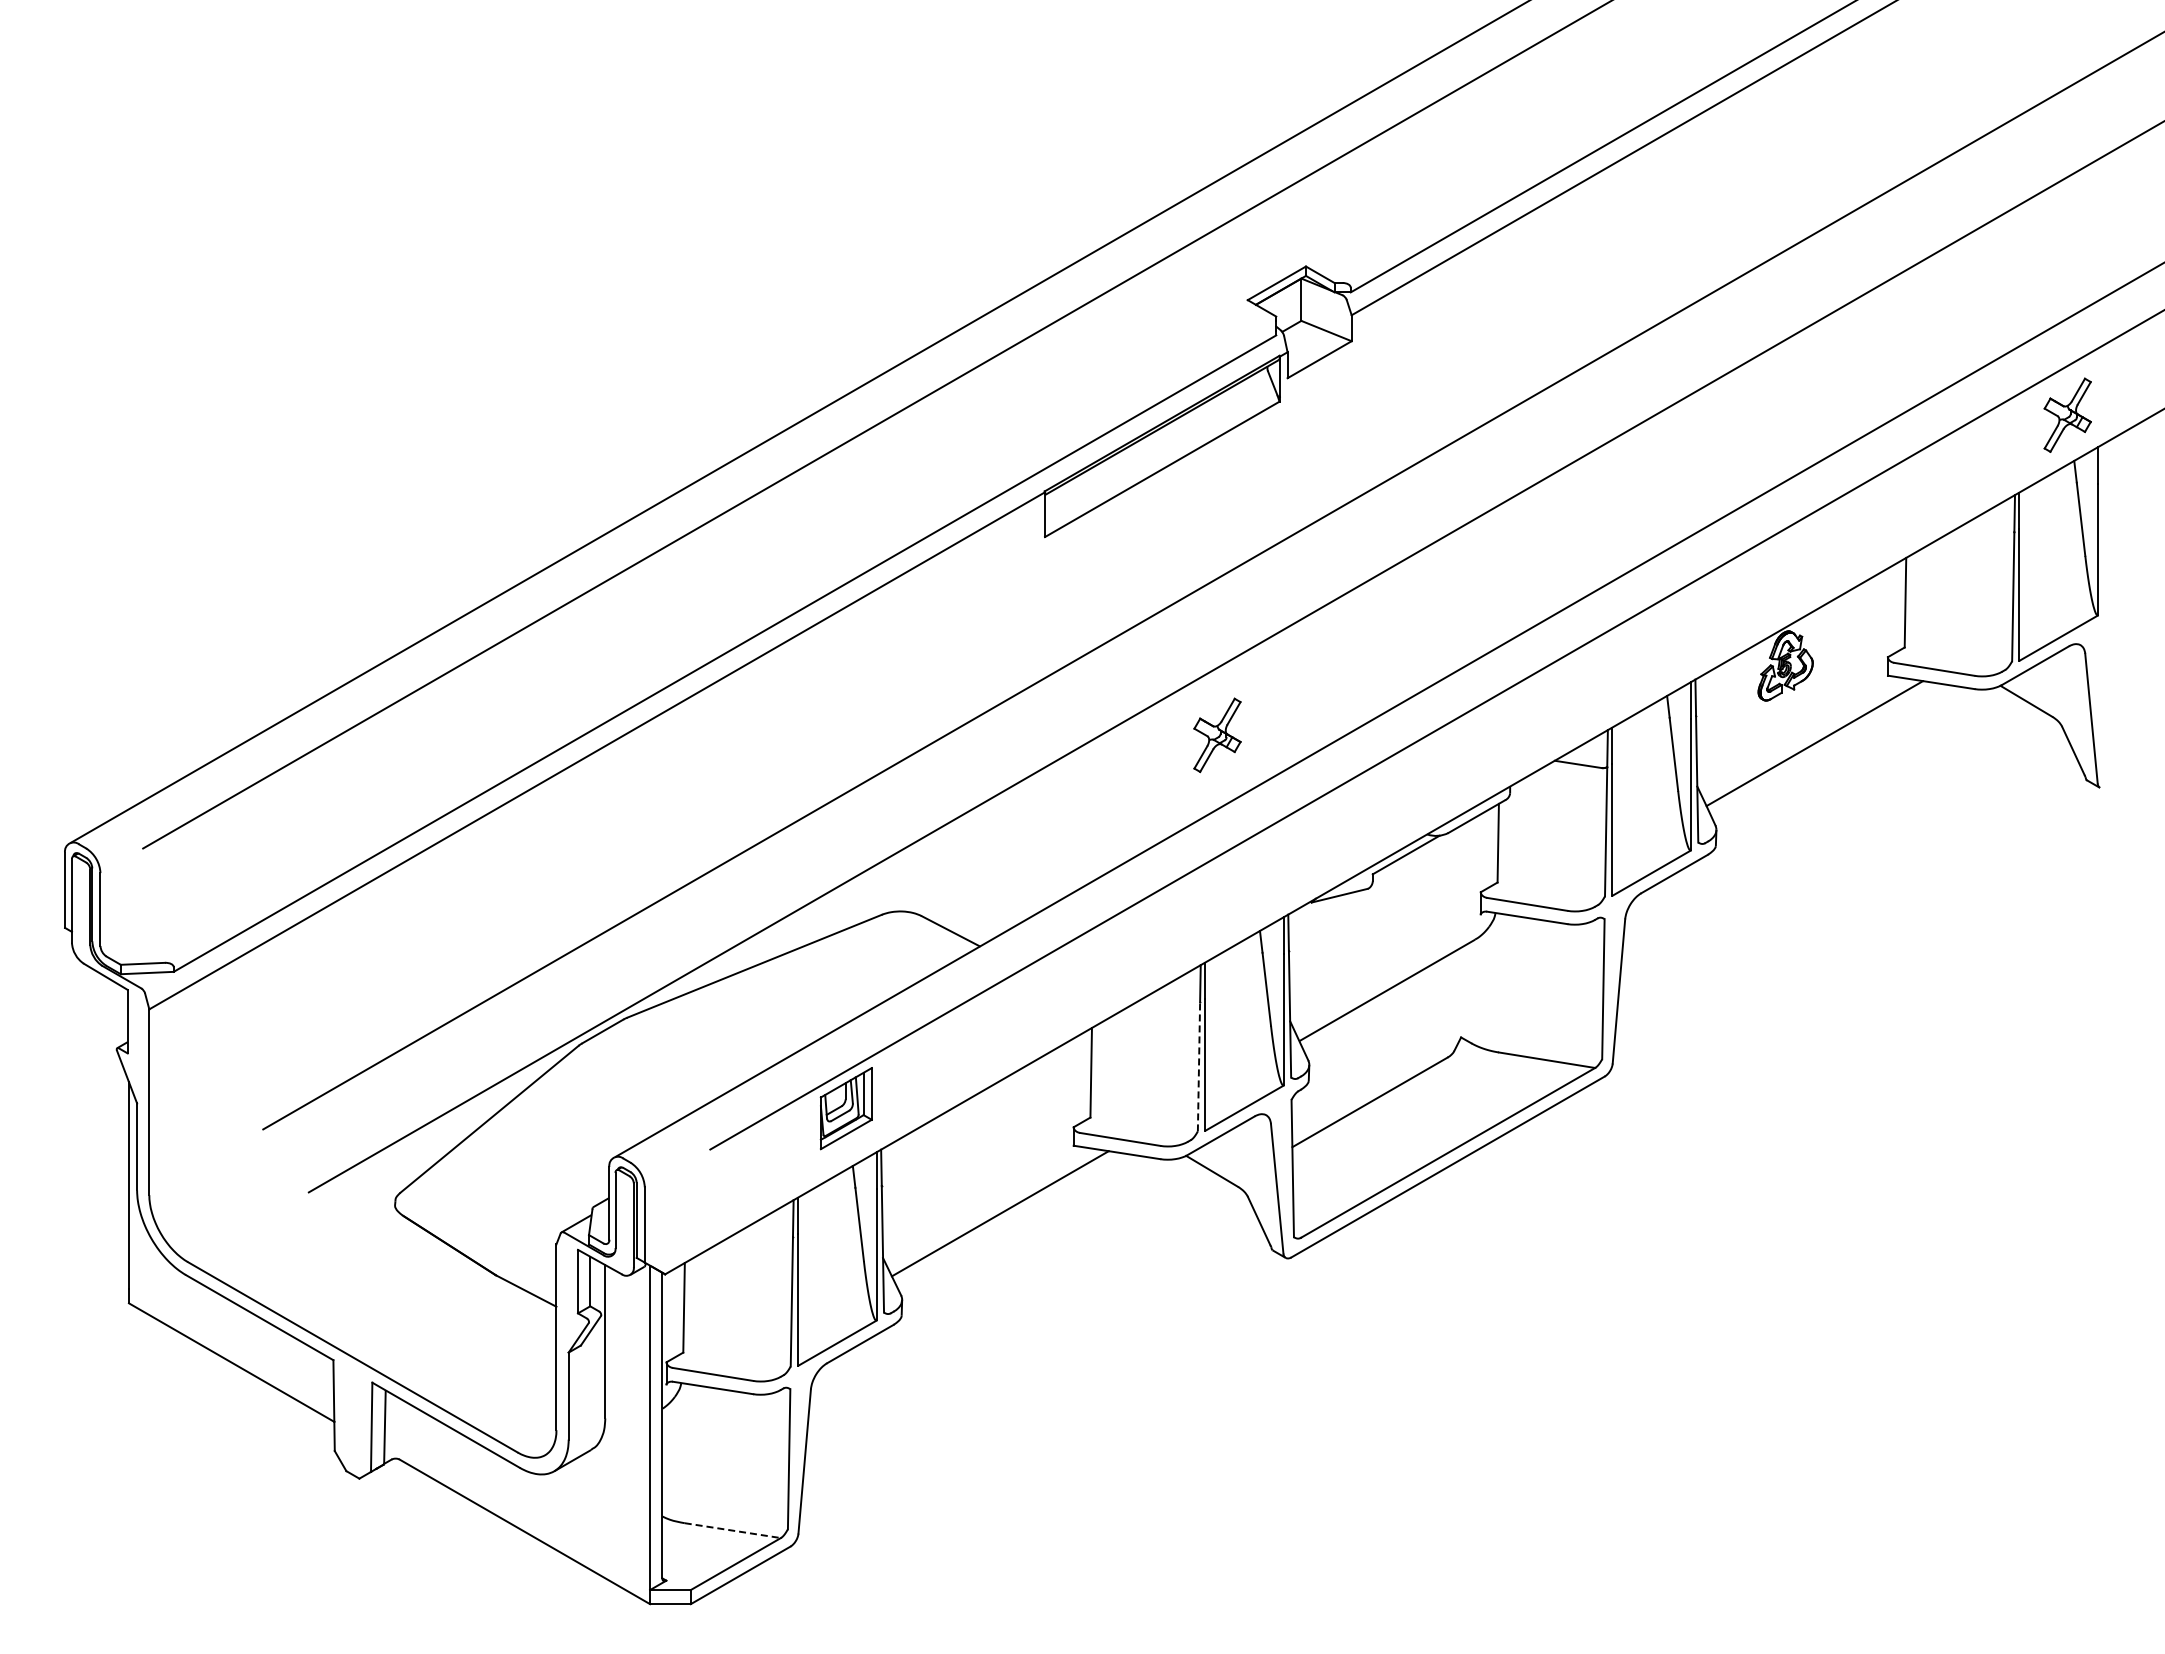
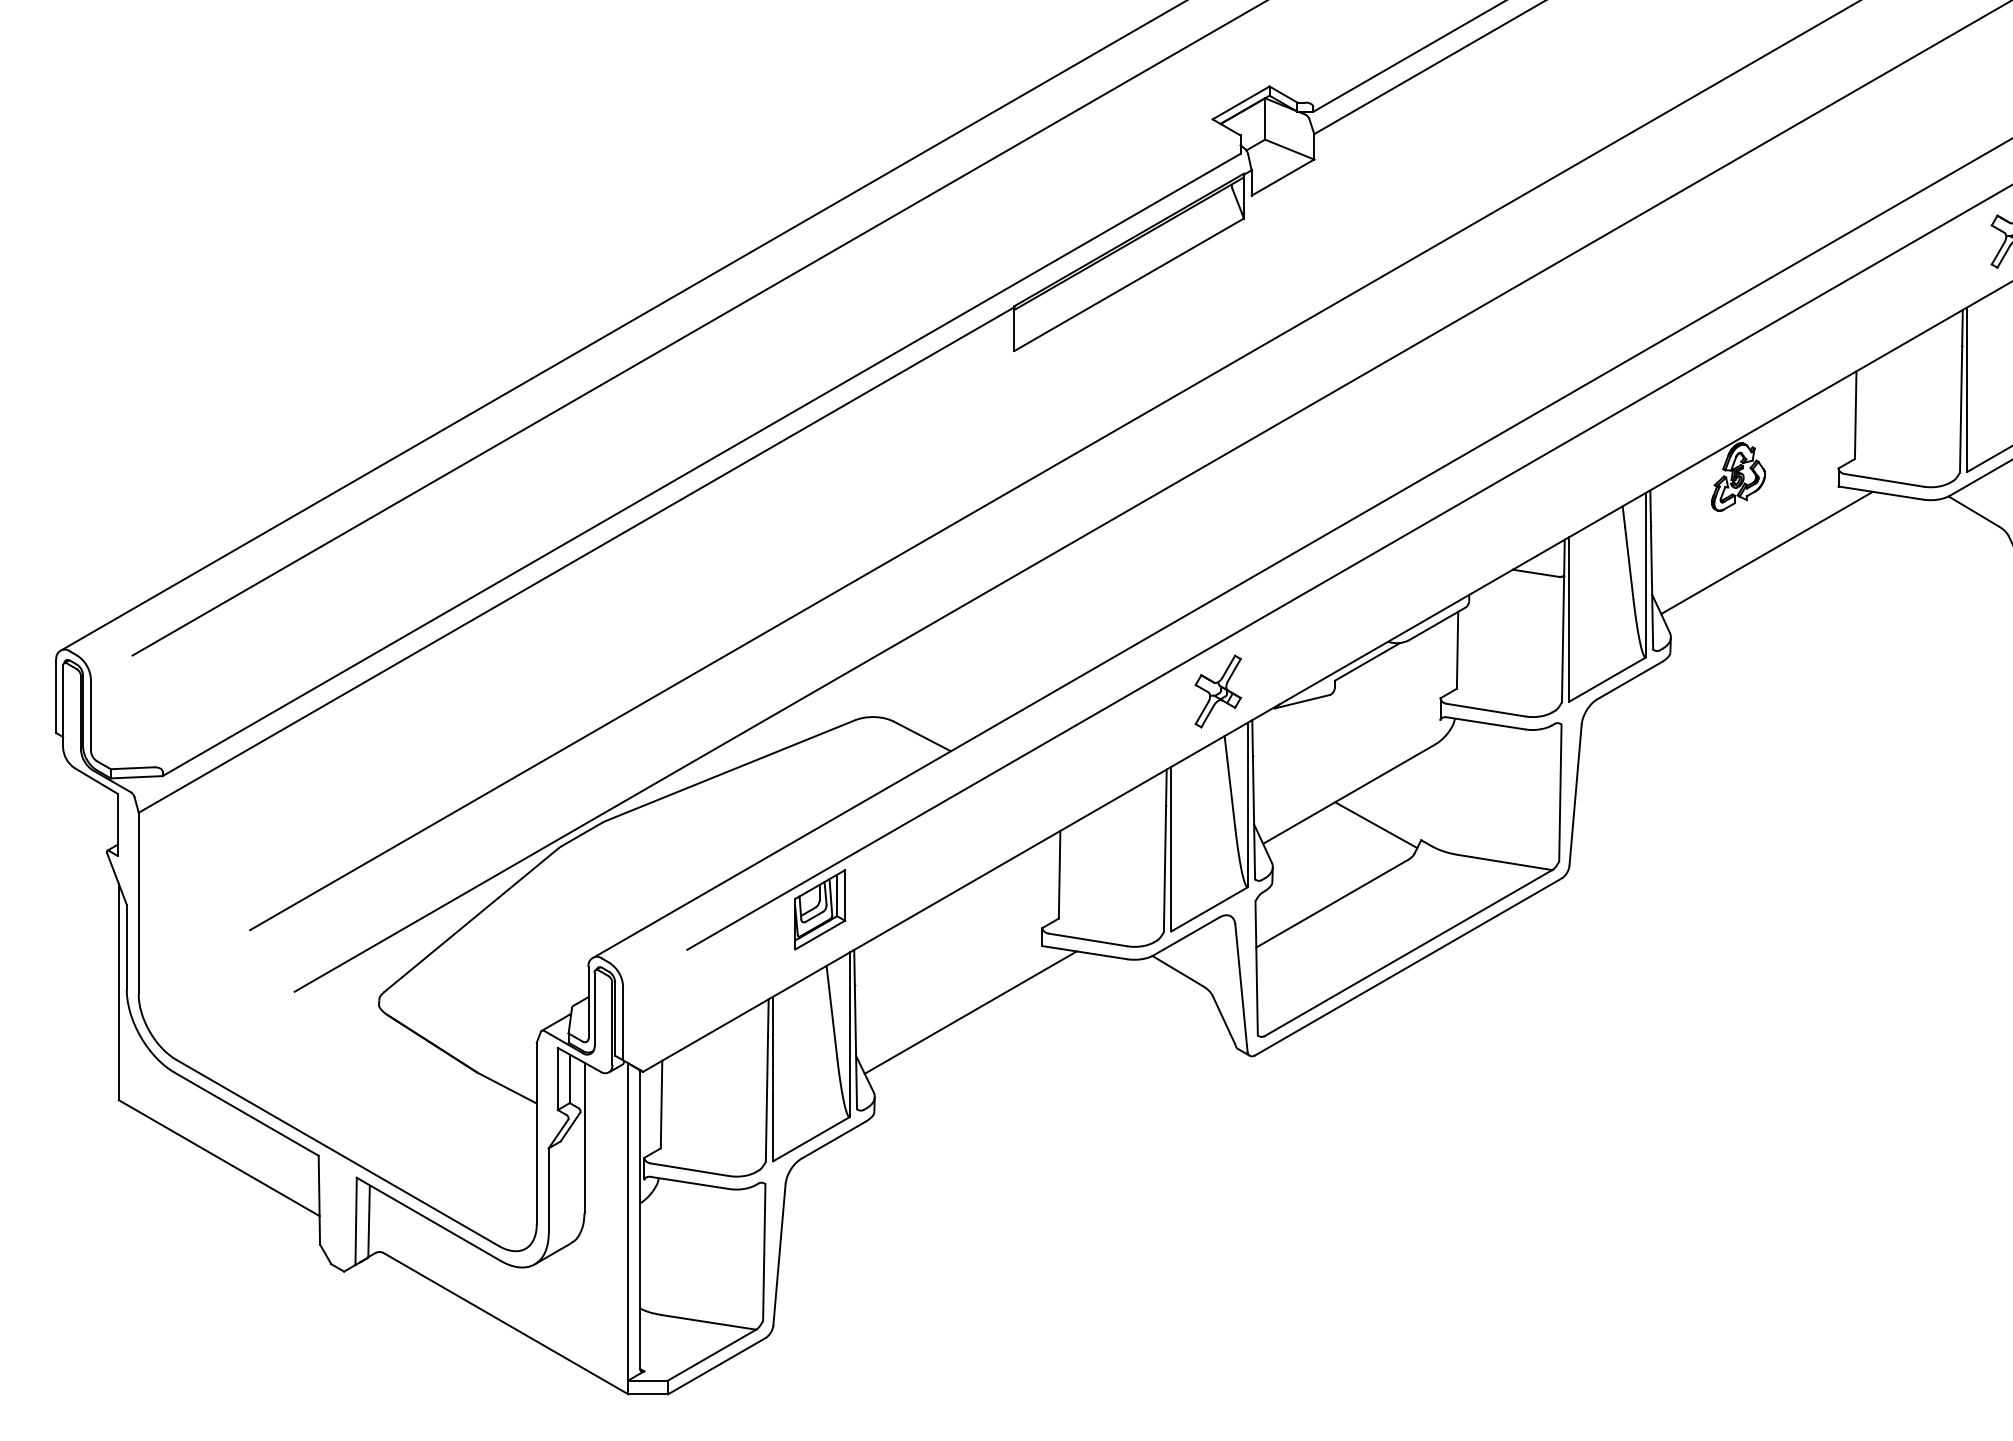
part: (1217, 735) -> (1218, 691), moved
line: (1415, 1021) -> (1376, 824), added
line: (1198, 1066) -> (1164, 868), dashed -> solid
line: (732, 1530) -> (708, 1322), dashed -> solid

